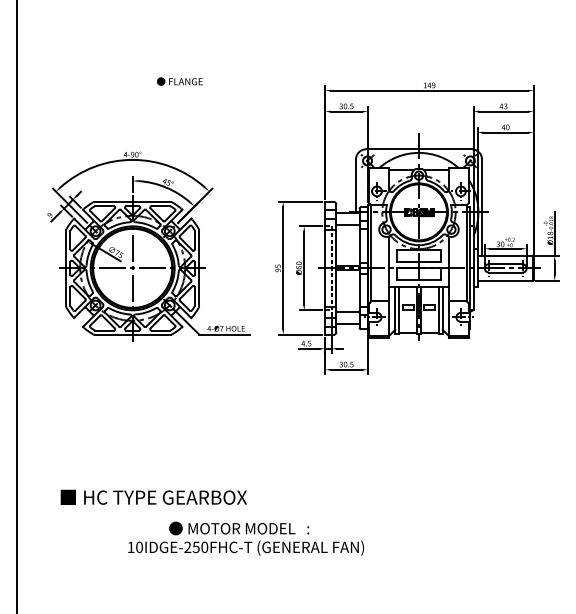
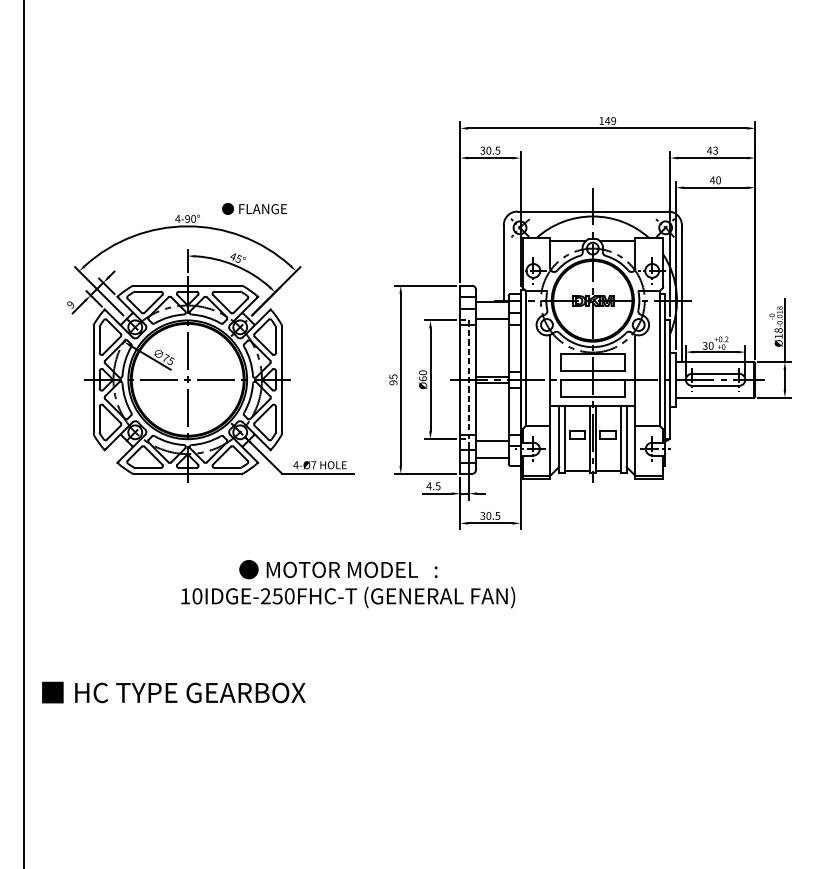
text: (179, 81) -> (253, 208), moved
text: (153, 496) -> (173, 691), moved
text: (246, 538) -> (348, 583), moved

